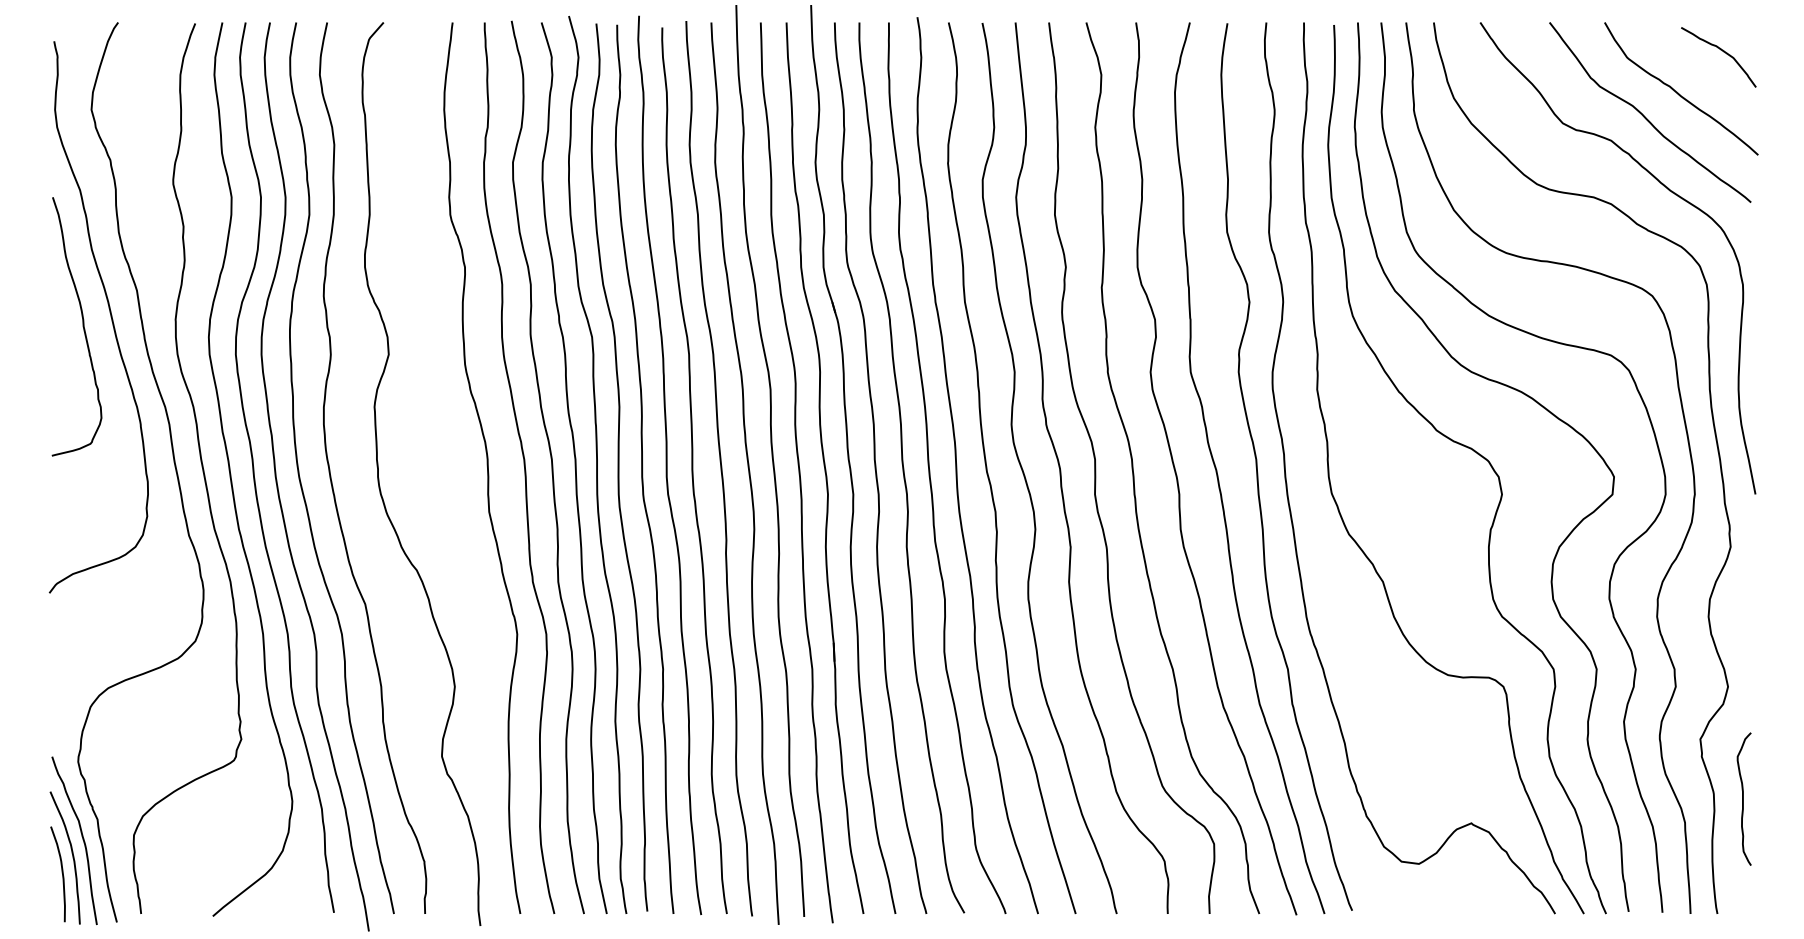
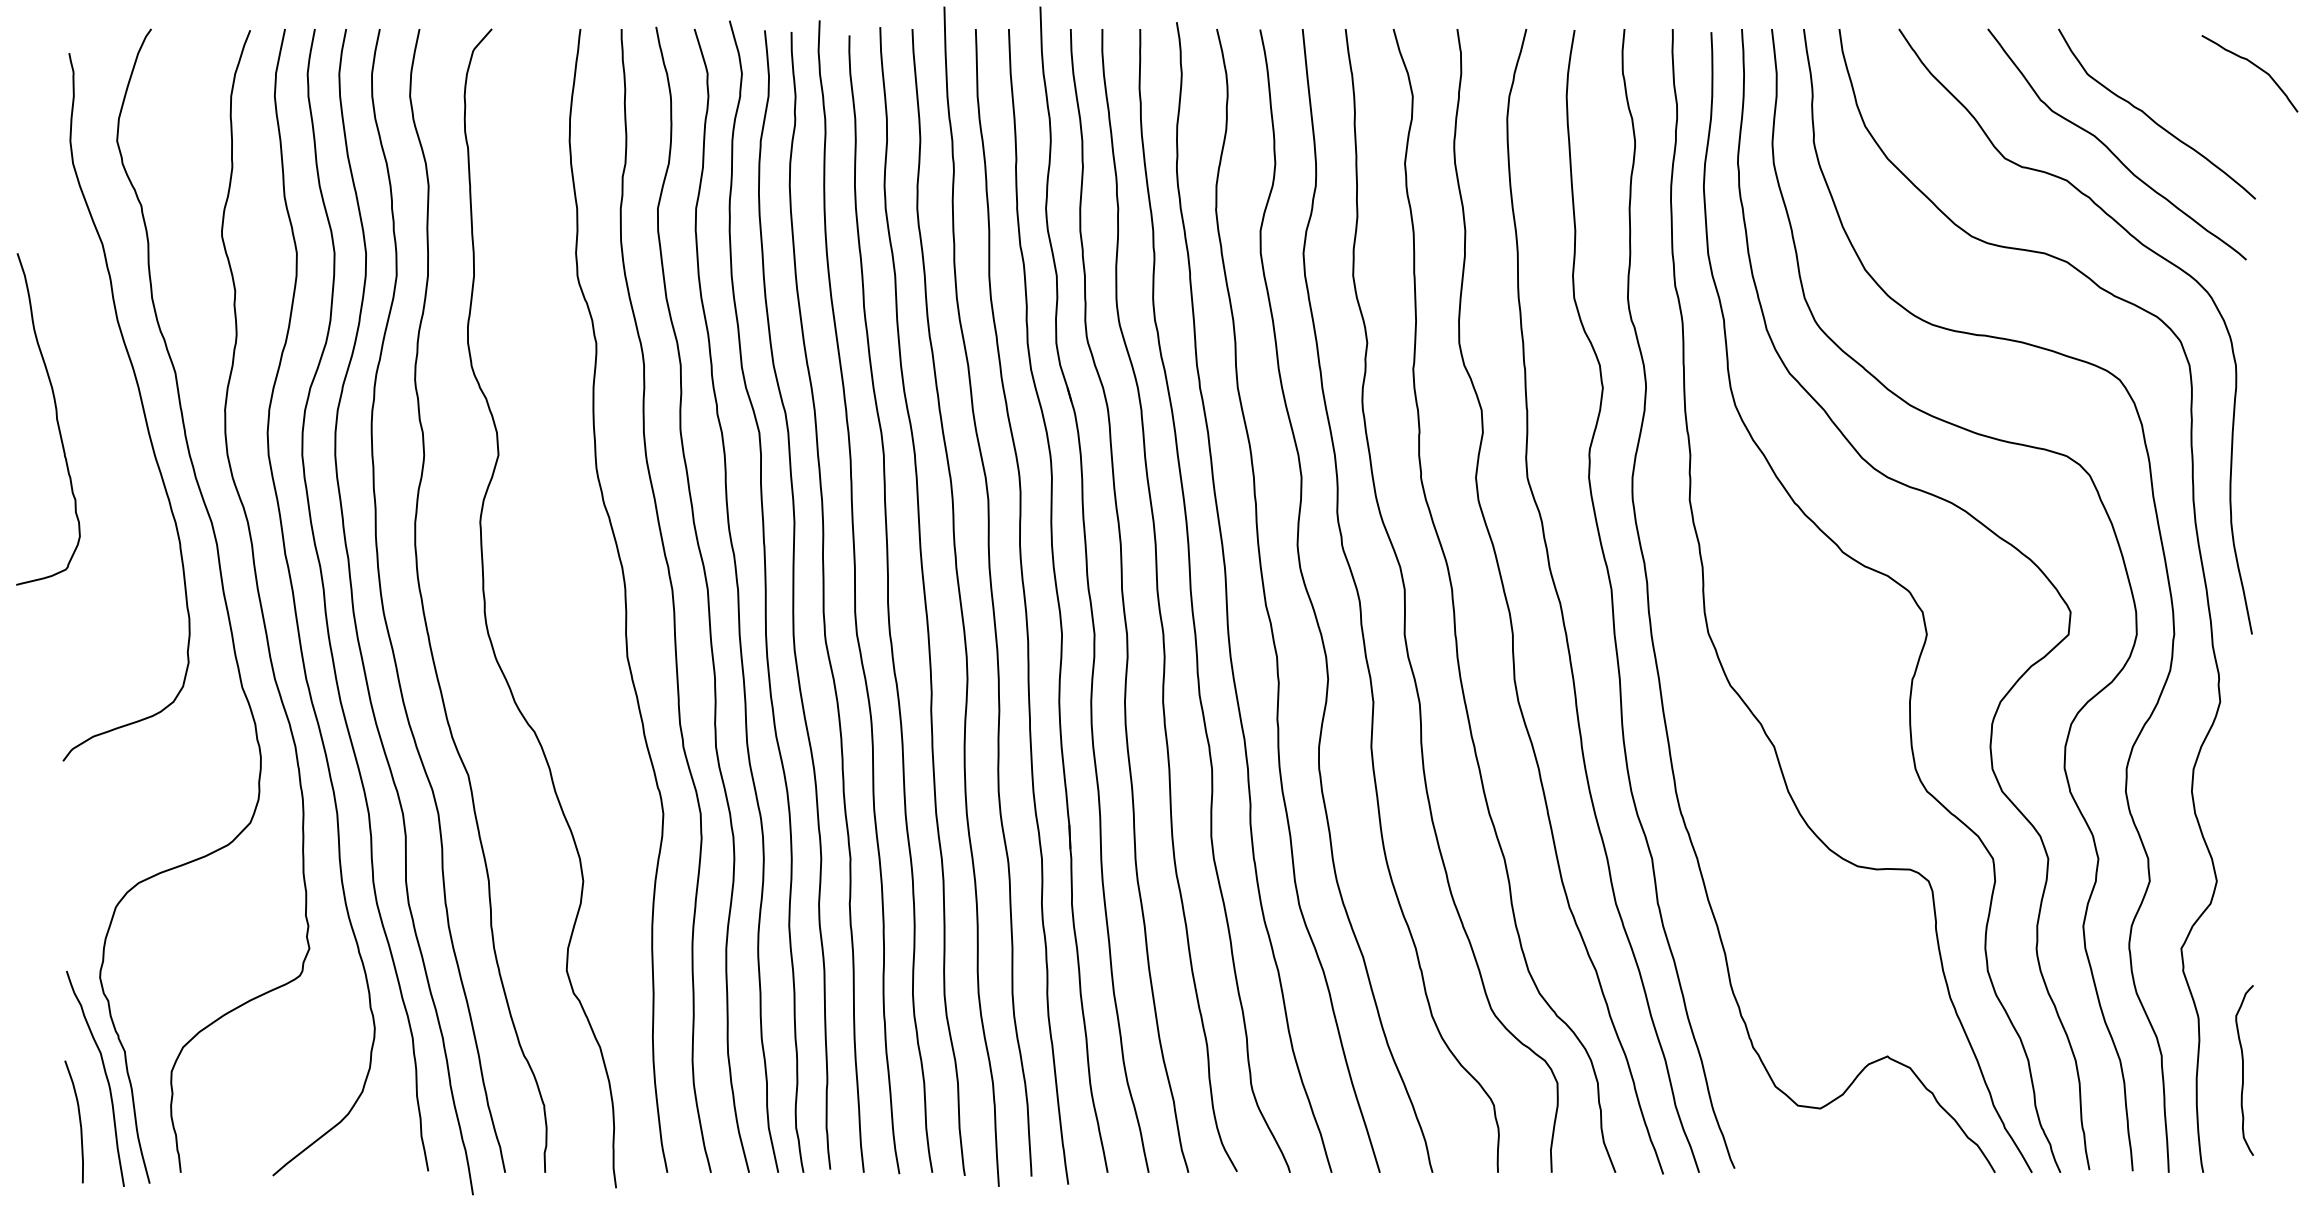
curve: (1721, 50) -> (2253, 65), moved
curve: (83, 326) -> (56, 419), moved
curve: (1743, 799) -> (2243, 1070), moved
curve: (72, 856) -> (92, 1098), removed

